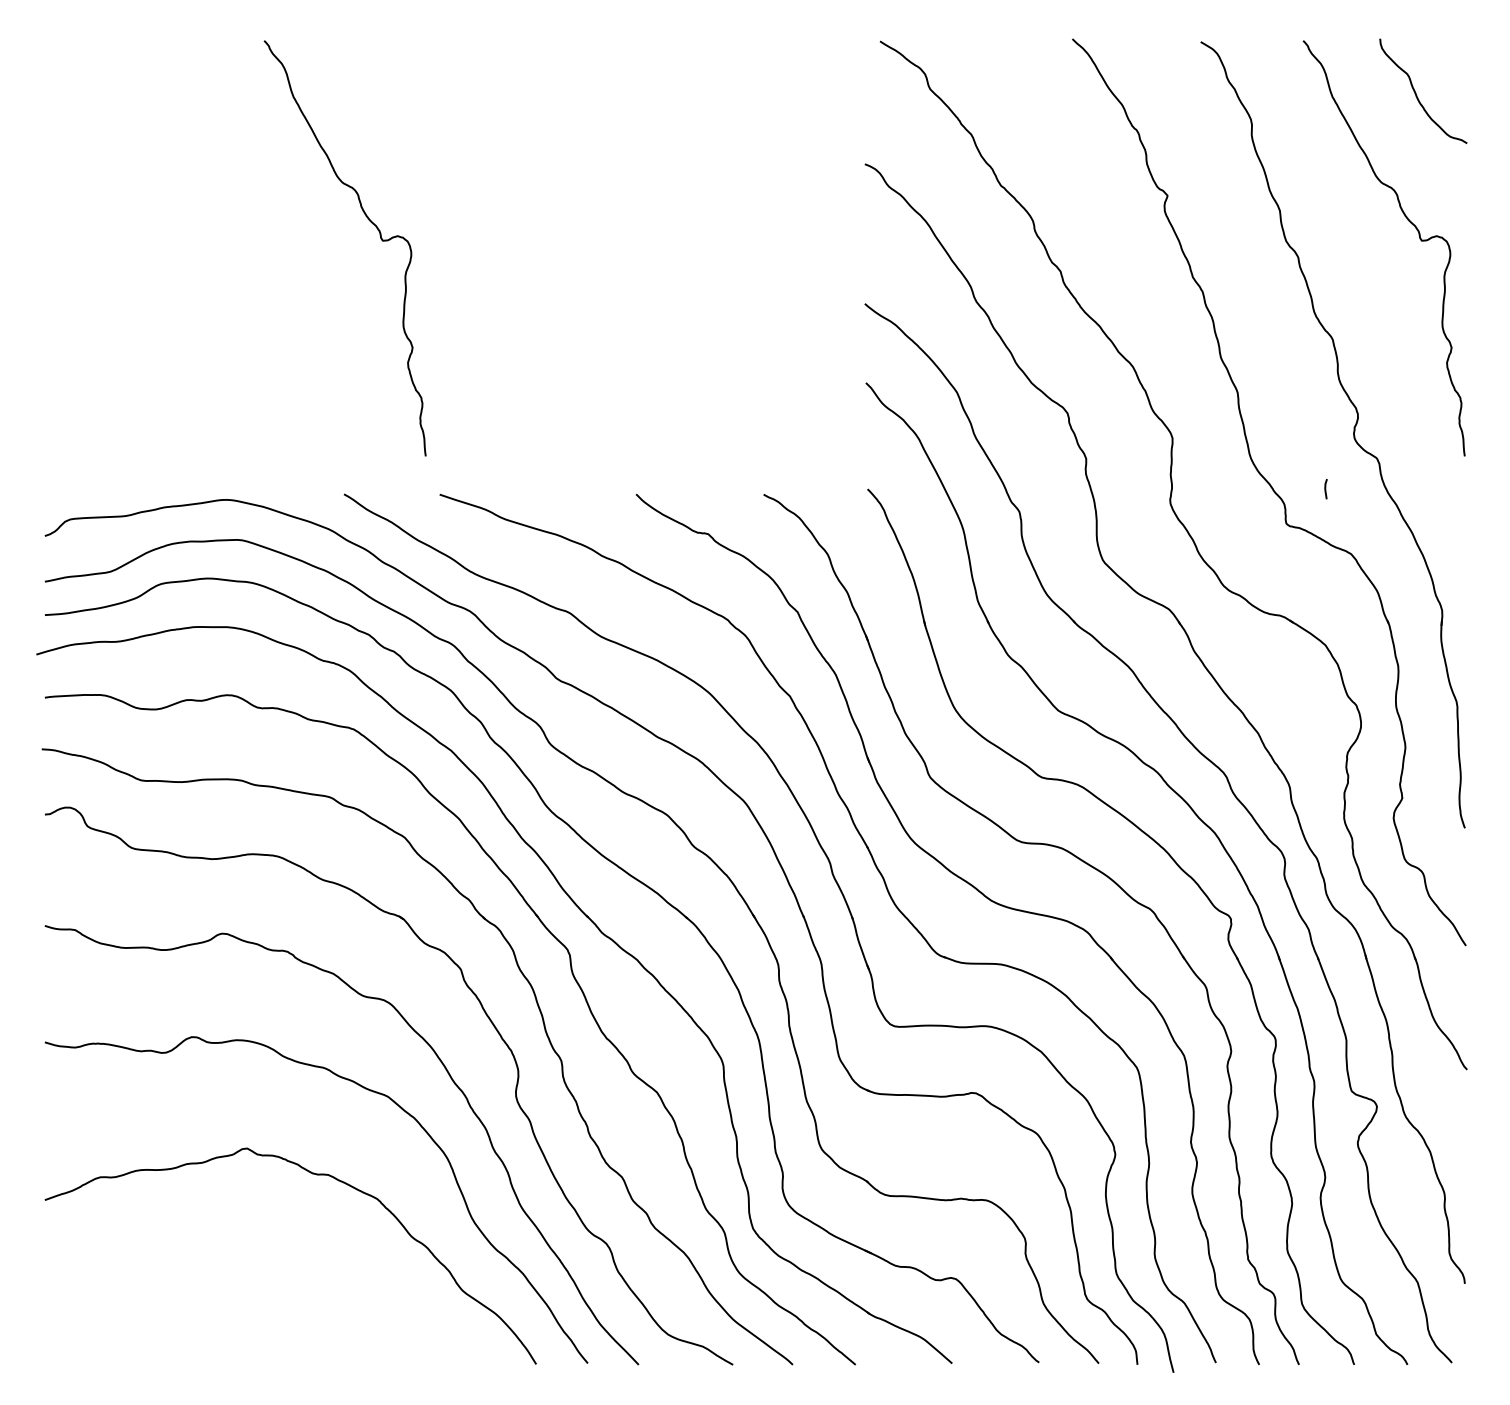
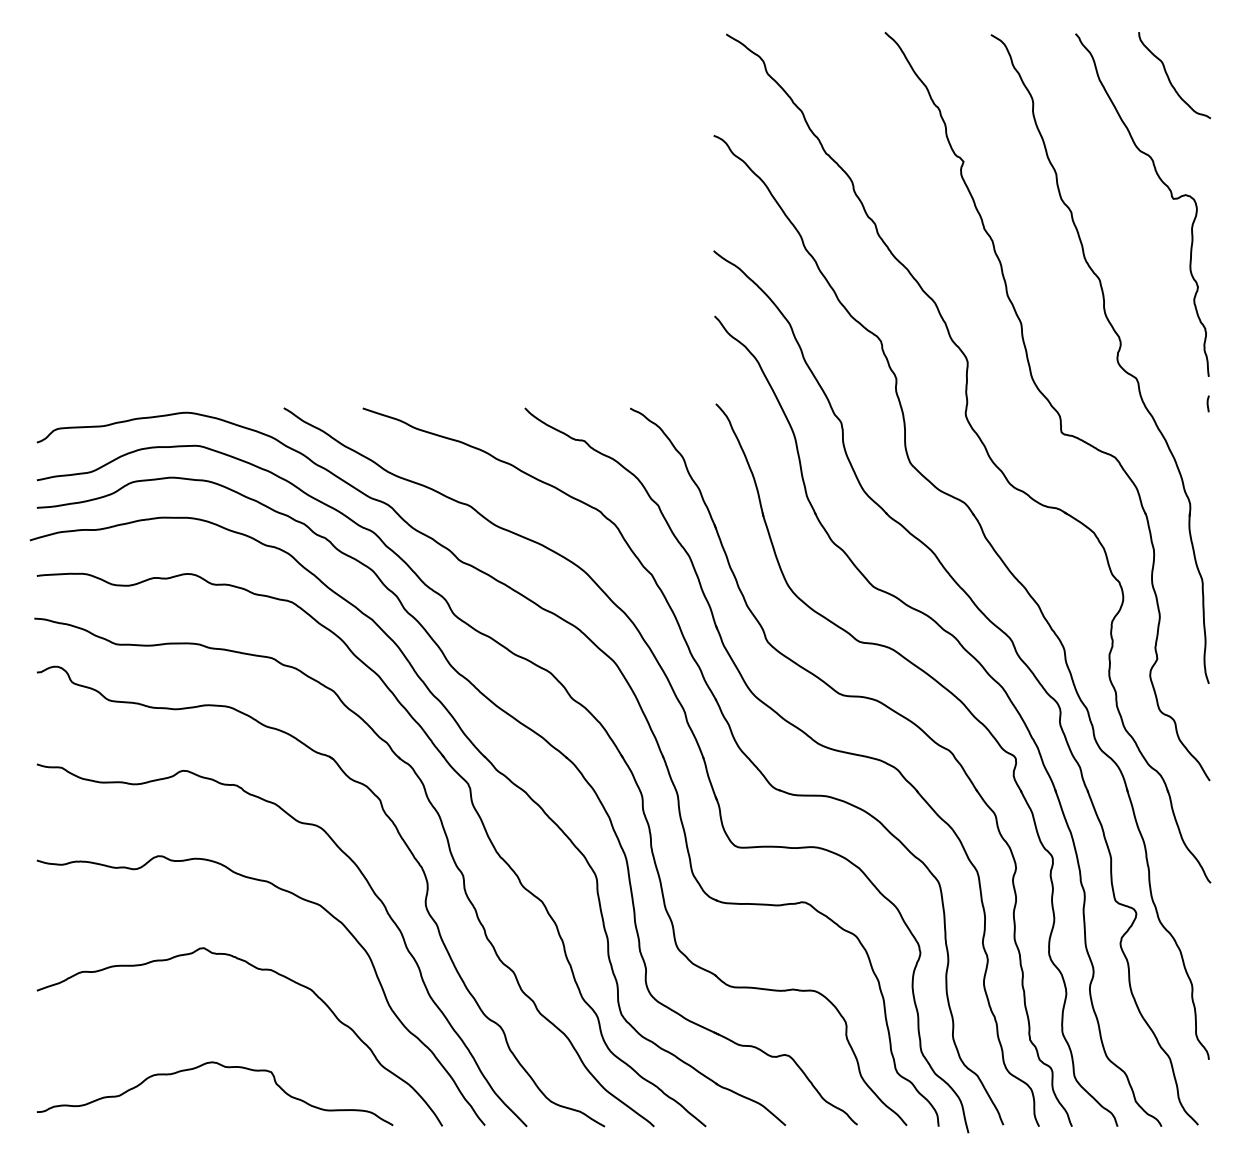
curve: (370, 222) -> (305, 183), removed
line: (1325, 489) -> (1207, 404), moved
curve: (272, 1293) -> (224, 1067), added

